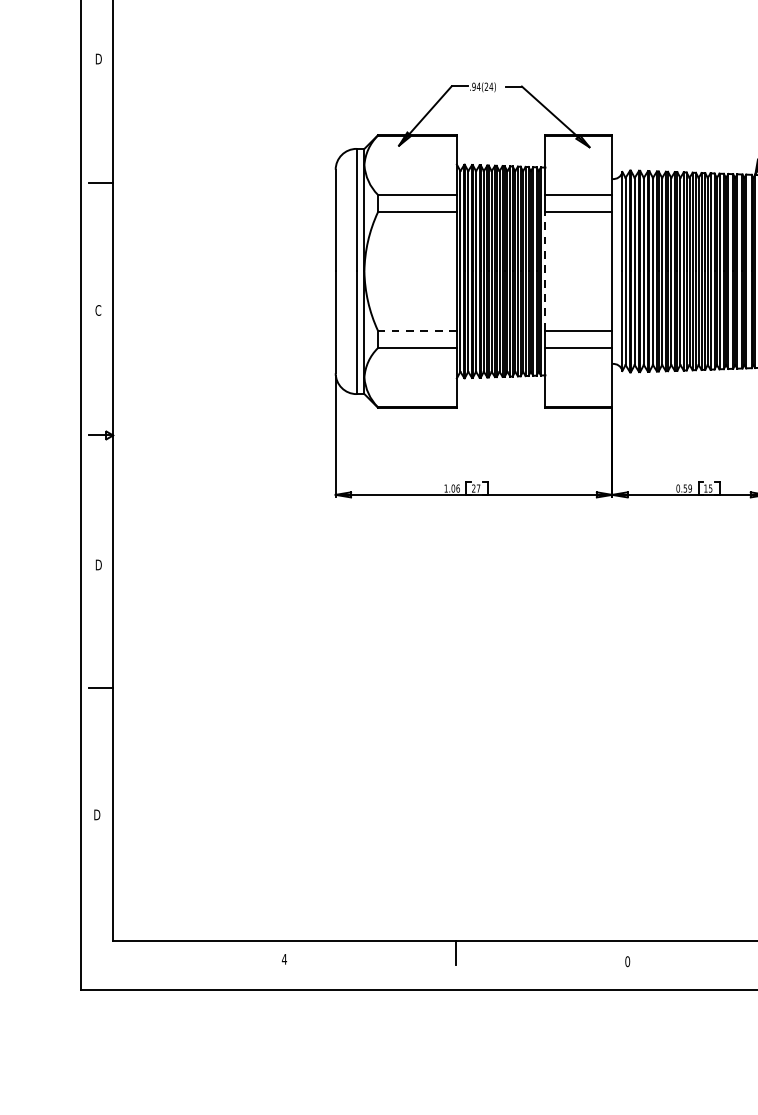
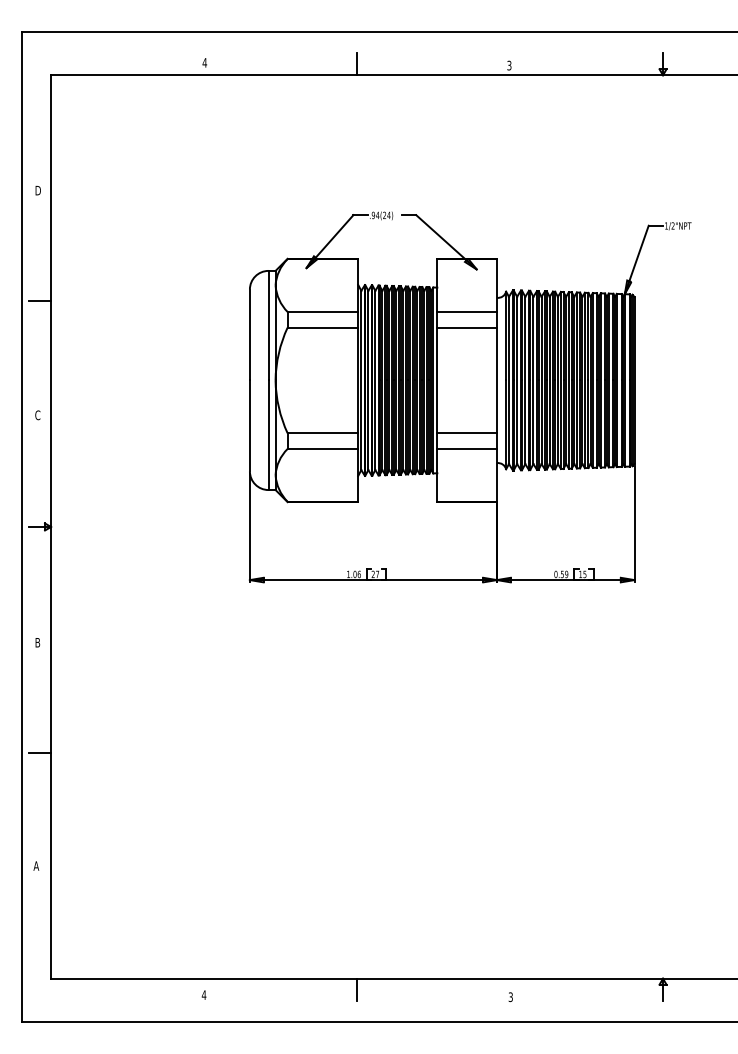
line: (545, 271) -> (437, 380), dashed -> solid
line: (416, 330) -> (322, 433), dashed -> solid
text: (99, 564) -> (38, 642), D -> B
text: (96, 814) -> (36, 865), D -> A
text: (627, 960) -> (510, 996), 0 -> 3

